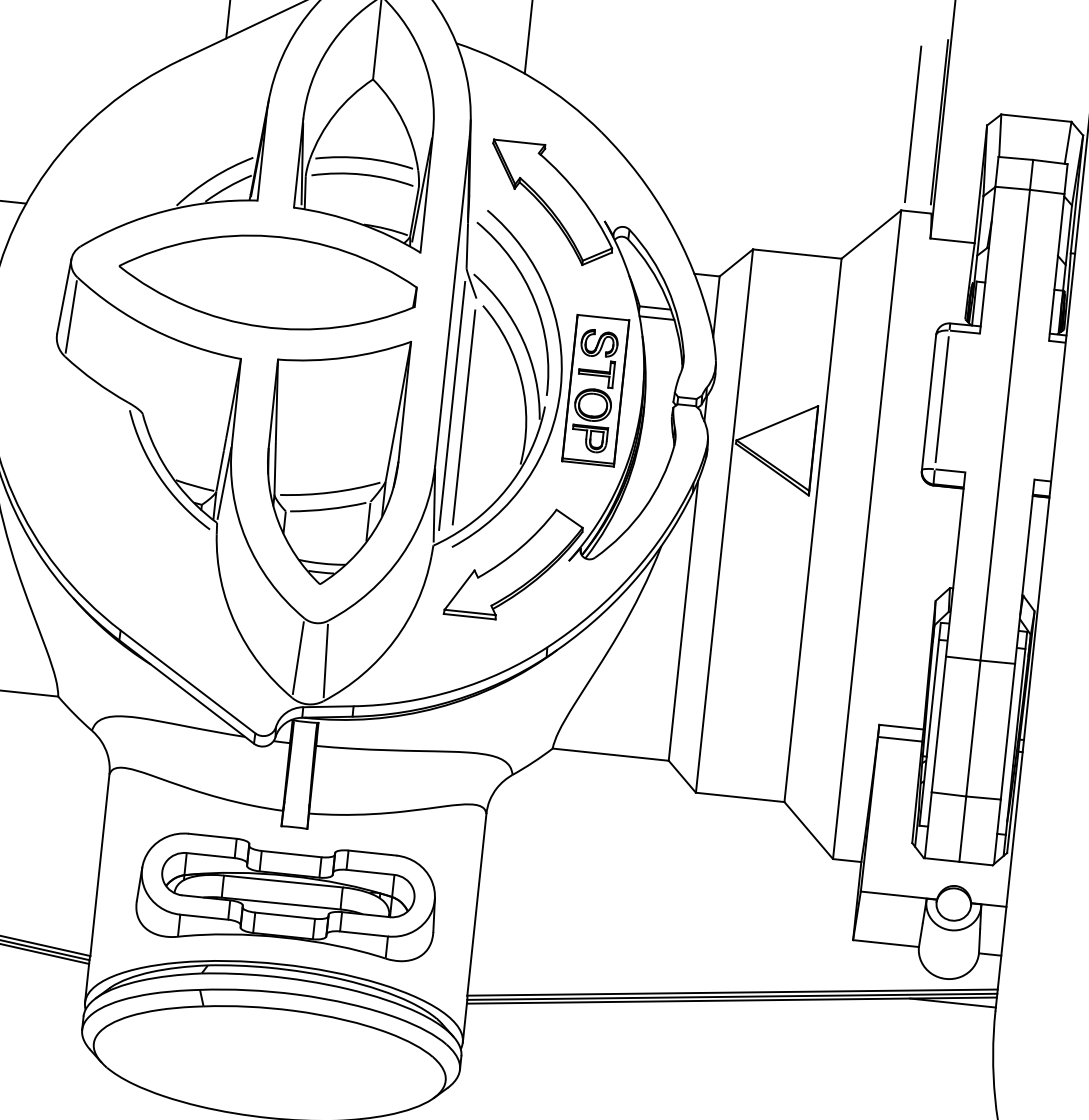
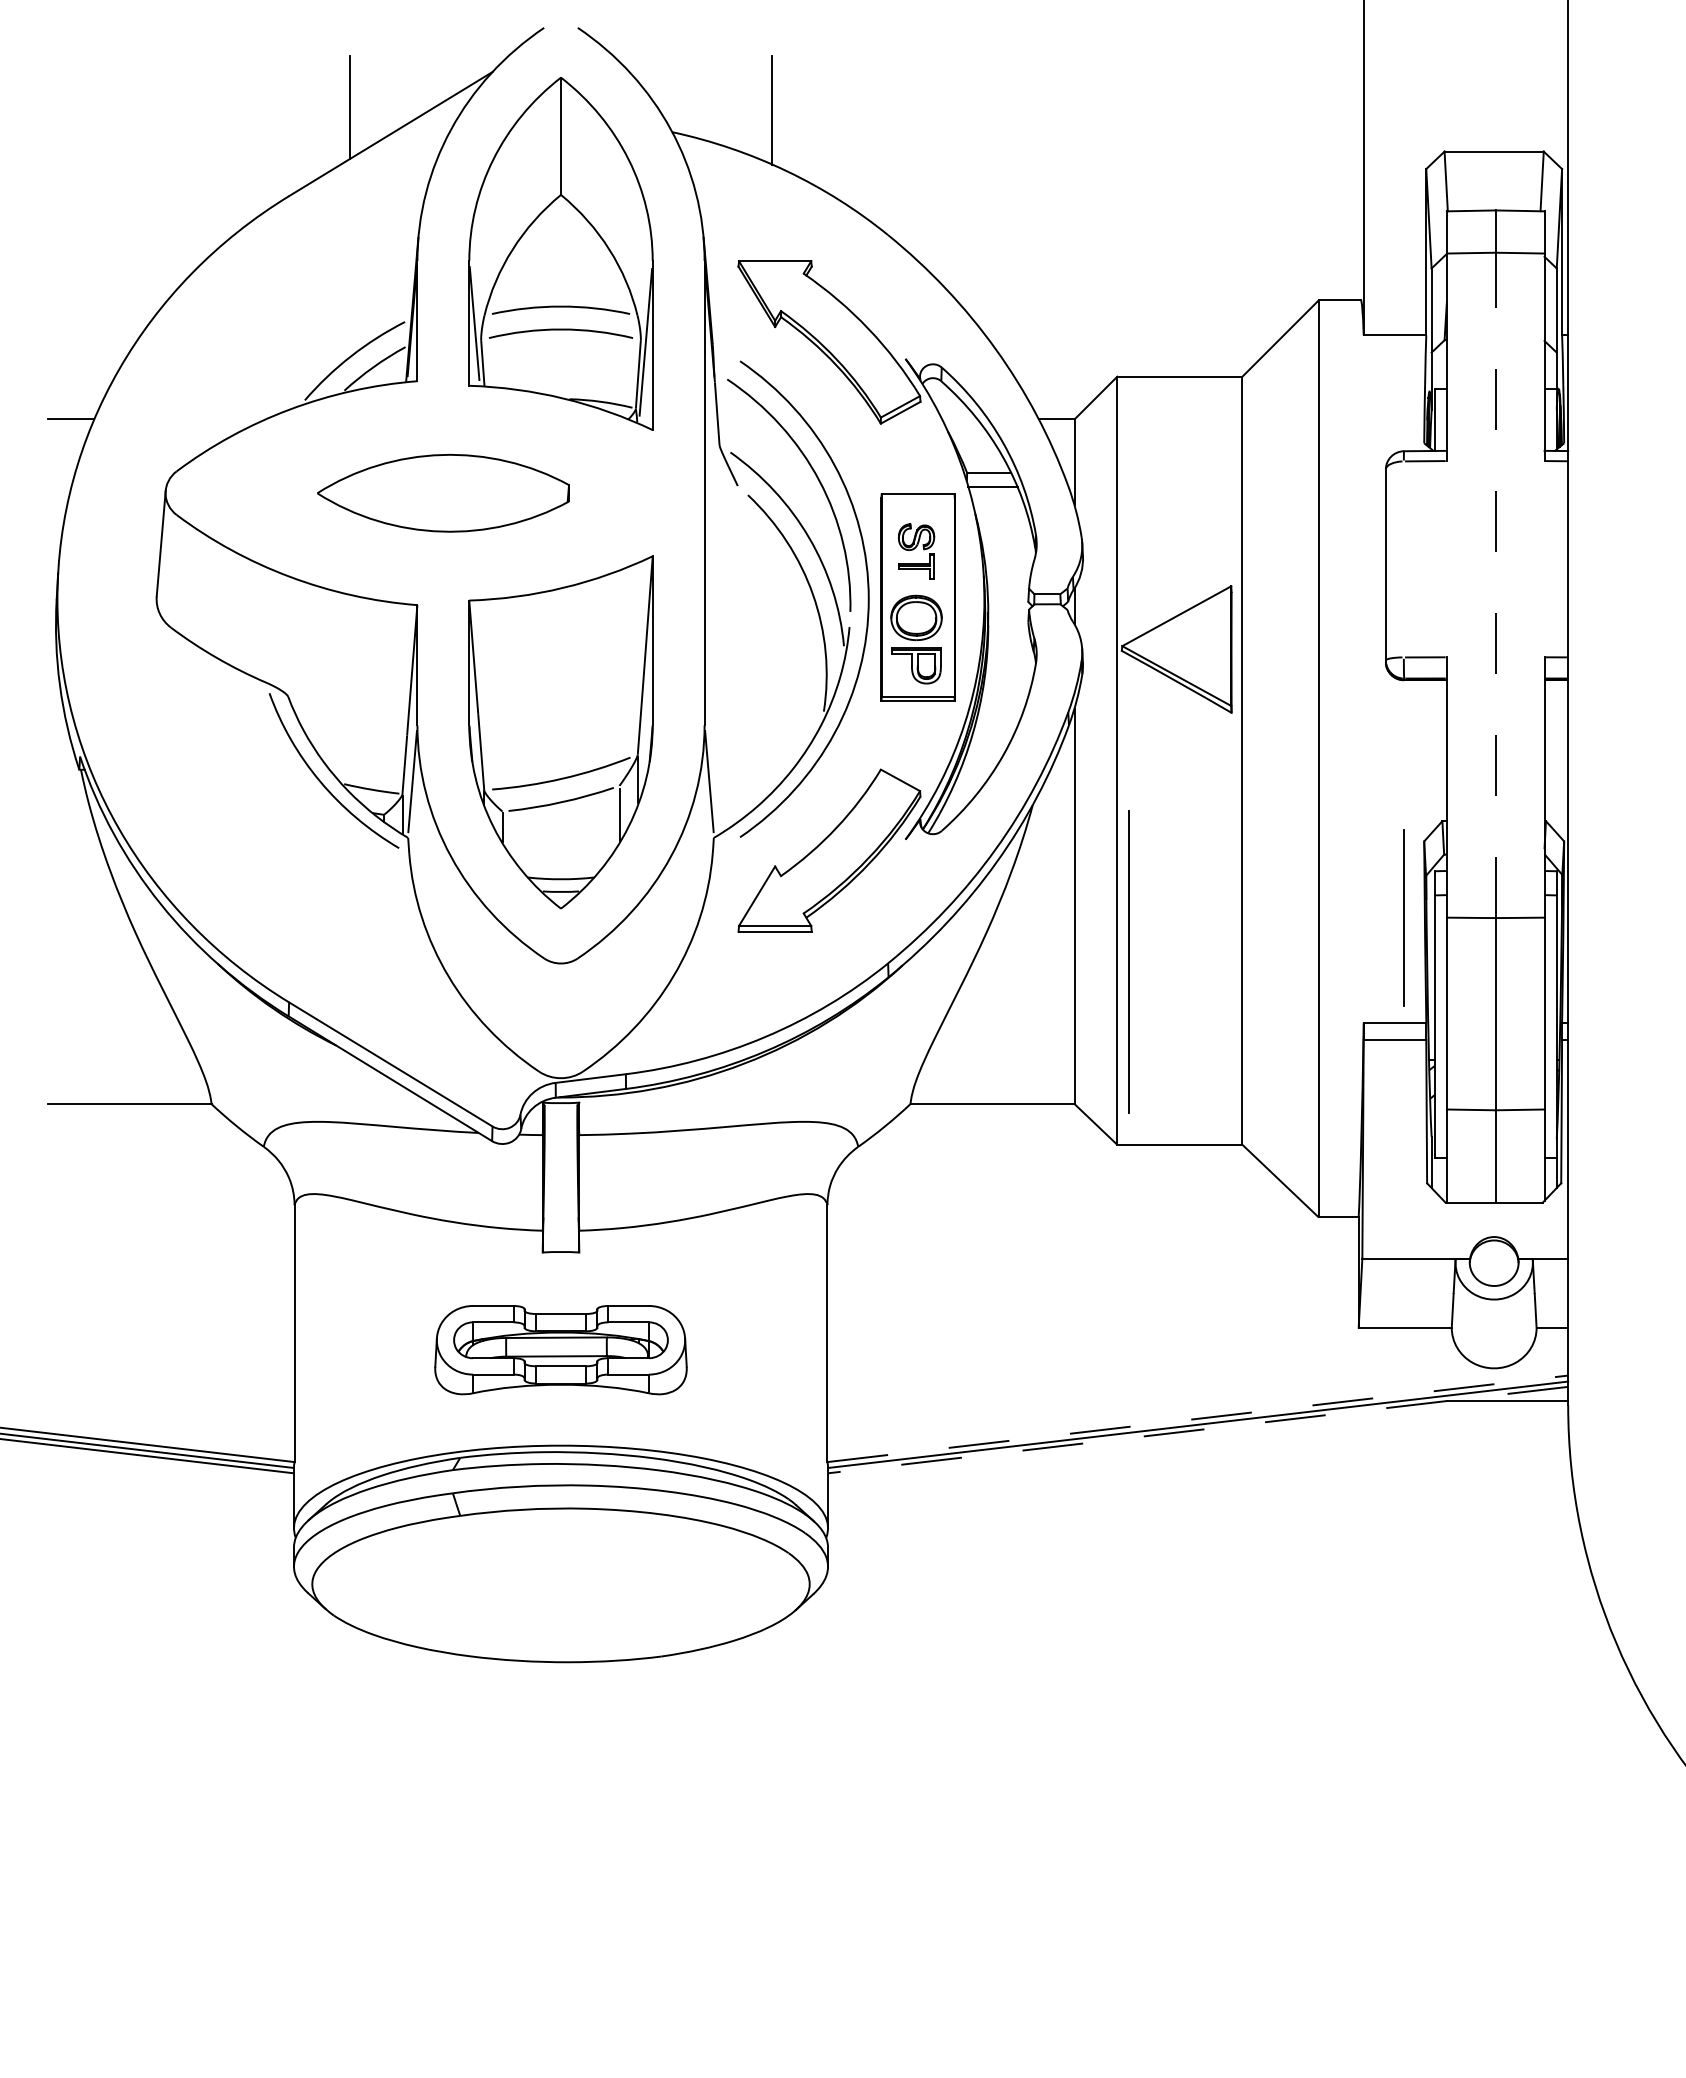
line: (939, 122) -> (1359, 171), removed
line: (912, 124) -> (1322, 178), removed
part: (267, 281) -> (443, 493), size x0.6
line: (70, 317) -> (173, 571), removed
part: (598, 358) -> (916, 551), size x0.7
line: (942, 399) -> (1403, 917), moved
line: (452, 405) -> (719, 639), removed
line: (463, 416) -> (1128, 961), moved
line: (1005, 425) -> (1495, 585), solid -> dashed
line: (298, 657) -> (541, 1014), removed
line: (325, 660) -> (580, 1014), removed
part: (286, 896) -> (560, 1349), size x0.6
line: (732, 992) -> (1197, 1418), solid -> dashed
line: (732, 1000) -> (1198, 1430), solid -> dashed

